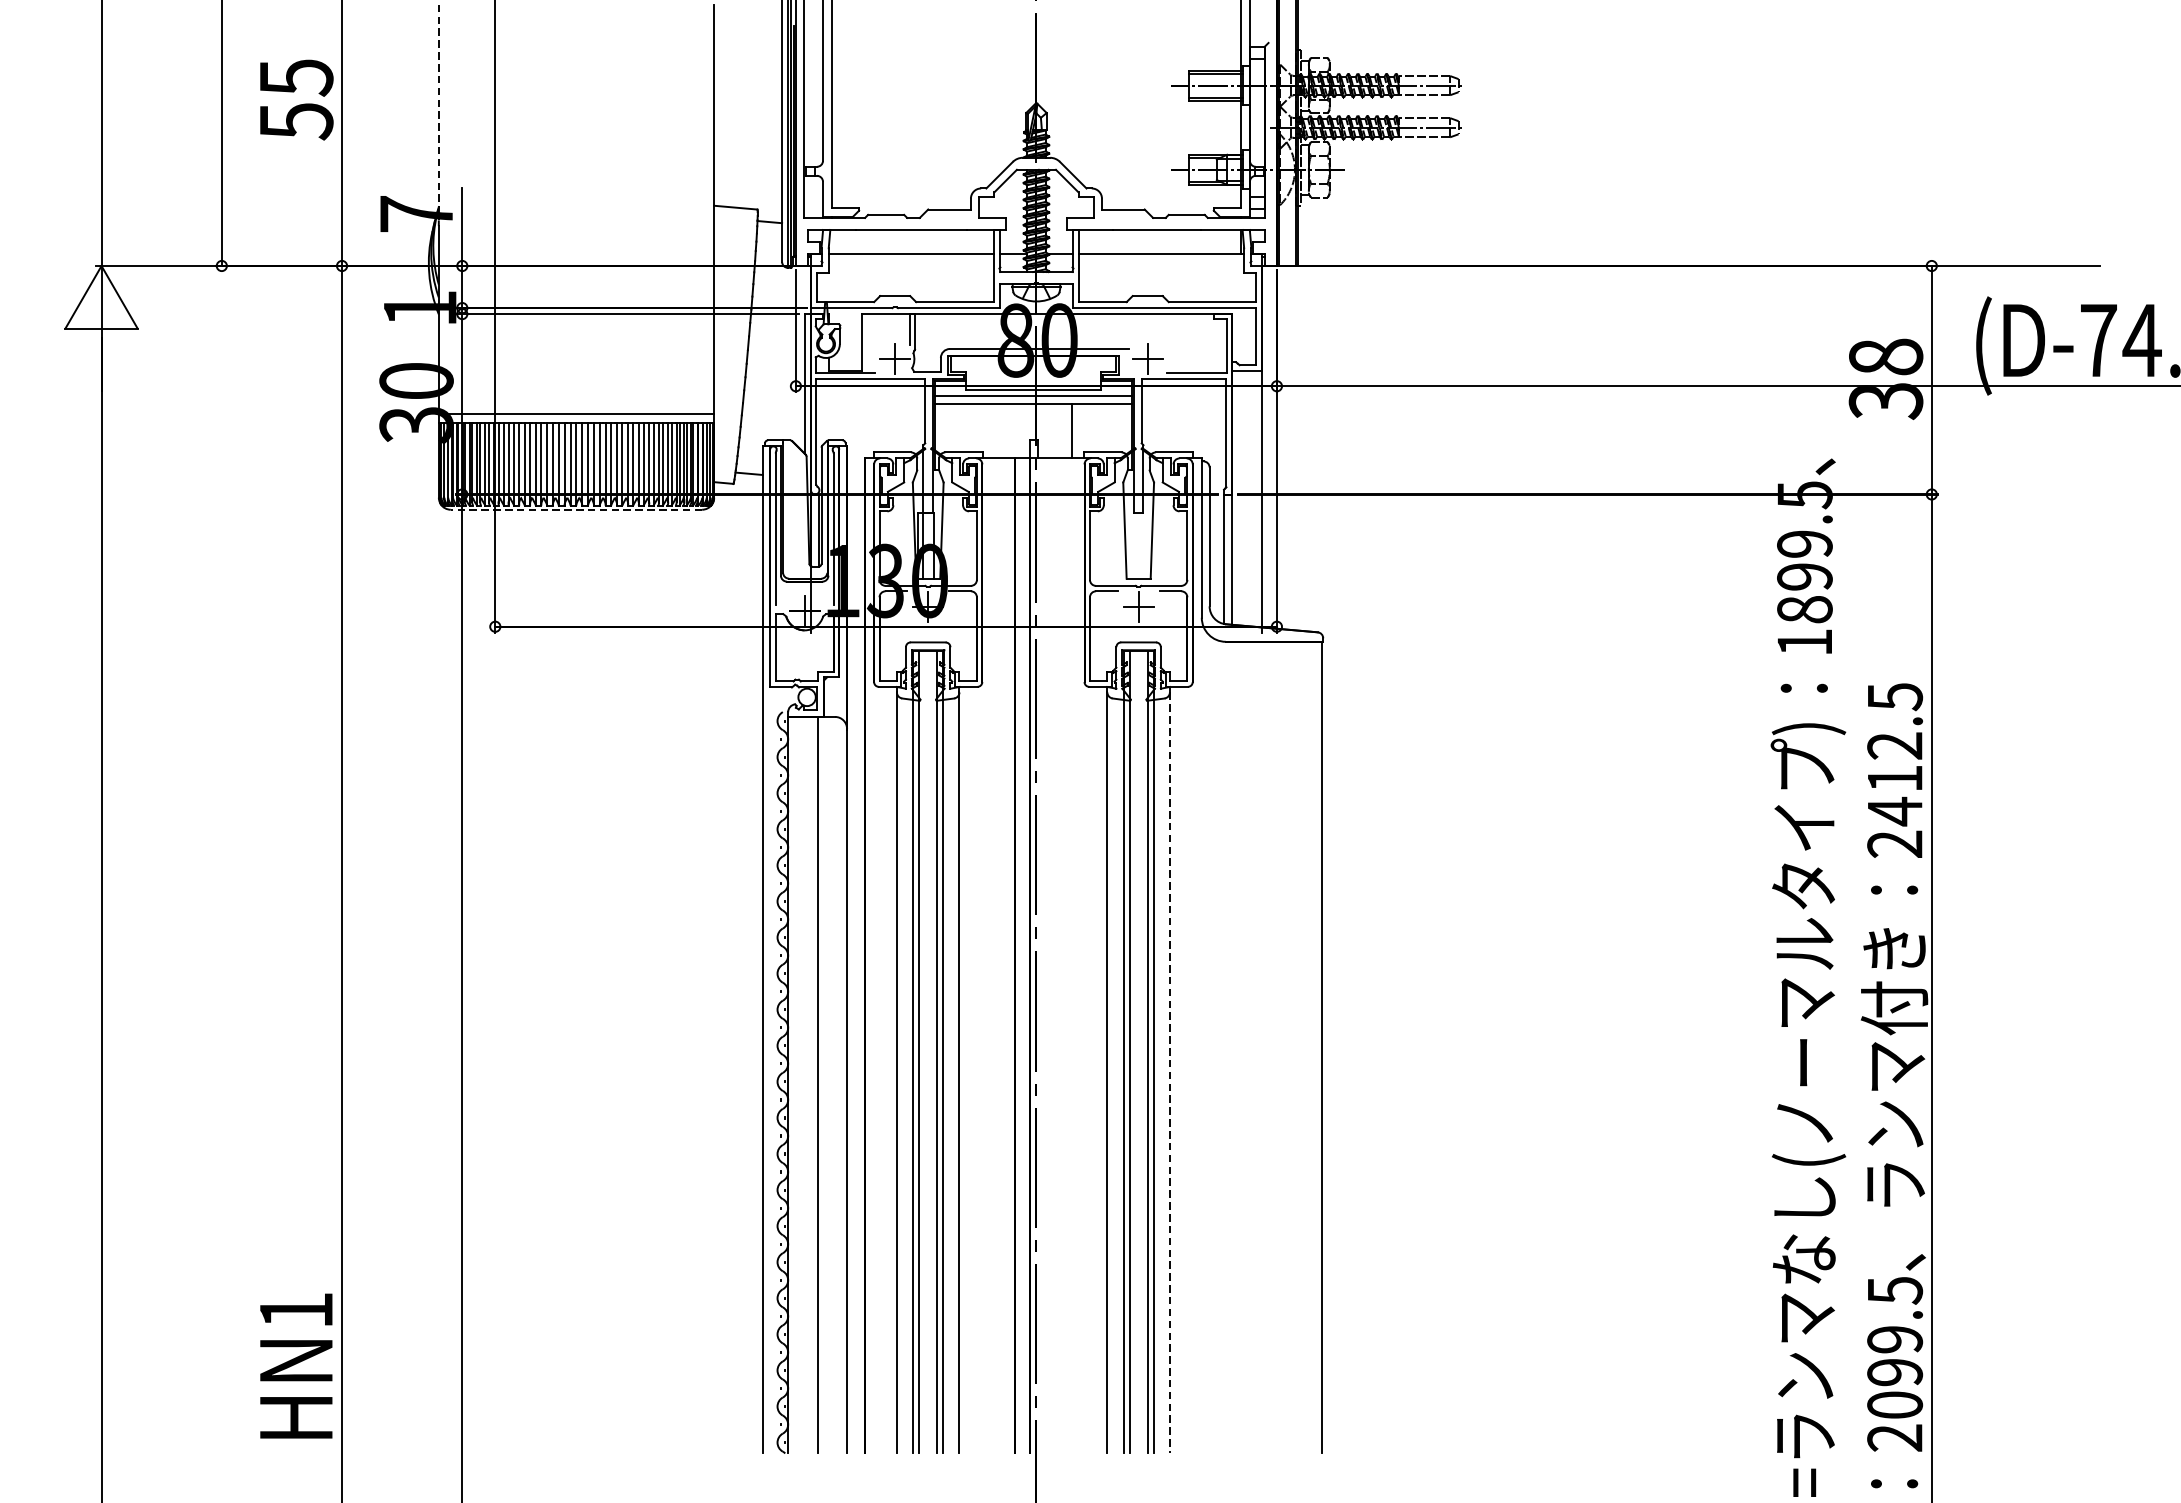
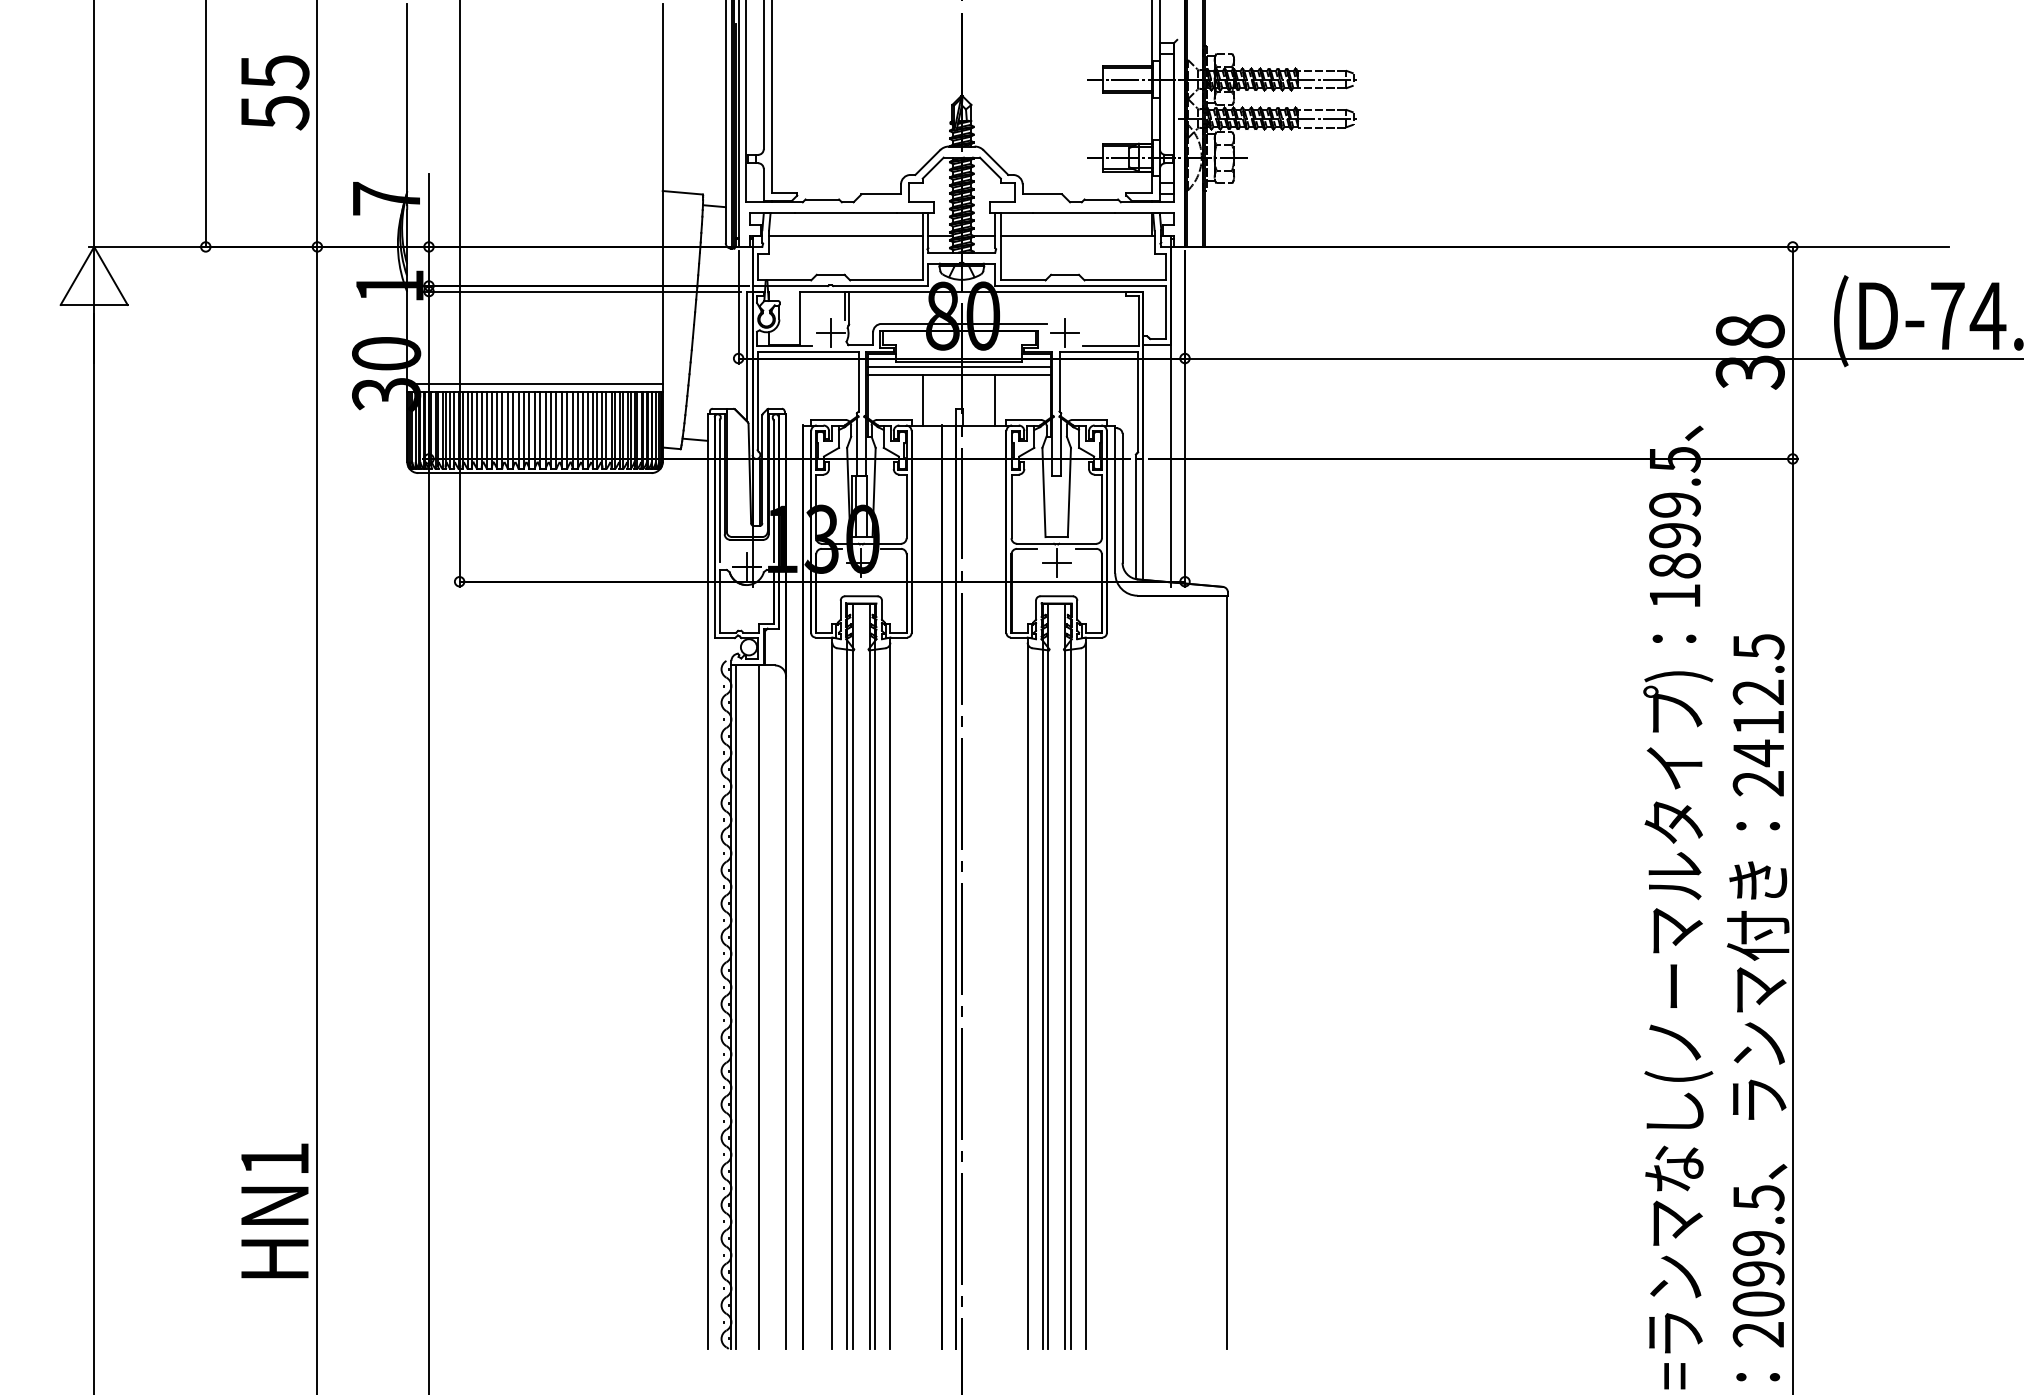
line: (439, 113) -> (407, 105), dashed -> solid
line: (995, 431) -> (923, 400), added
line: (575, 510) -> (534, 473), dashed -> solid
line: (1169, 1073) -> (1085, 996), dashed -> solid
line: (792, 1084) -> (735, 1006), added
text: (295, 1365) -> (274, 1210), moved

